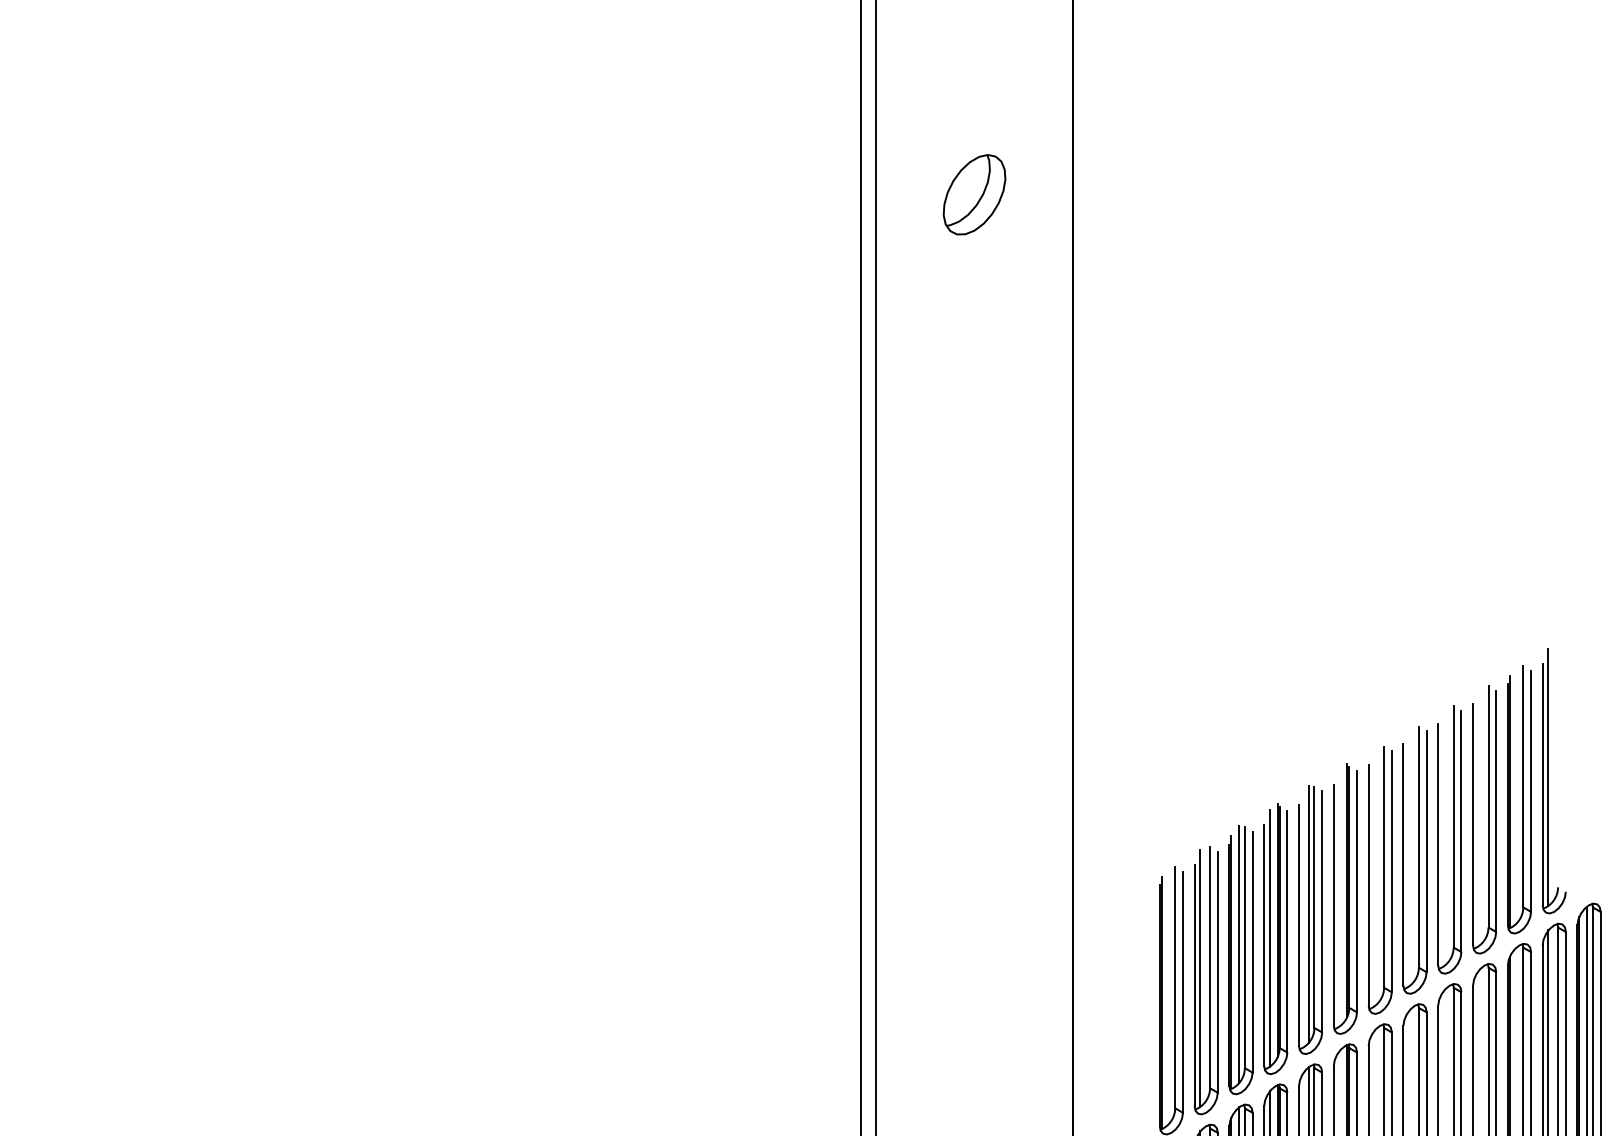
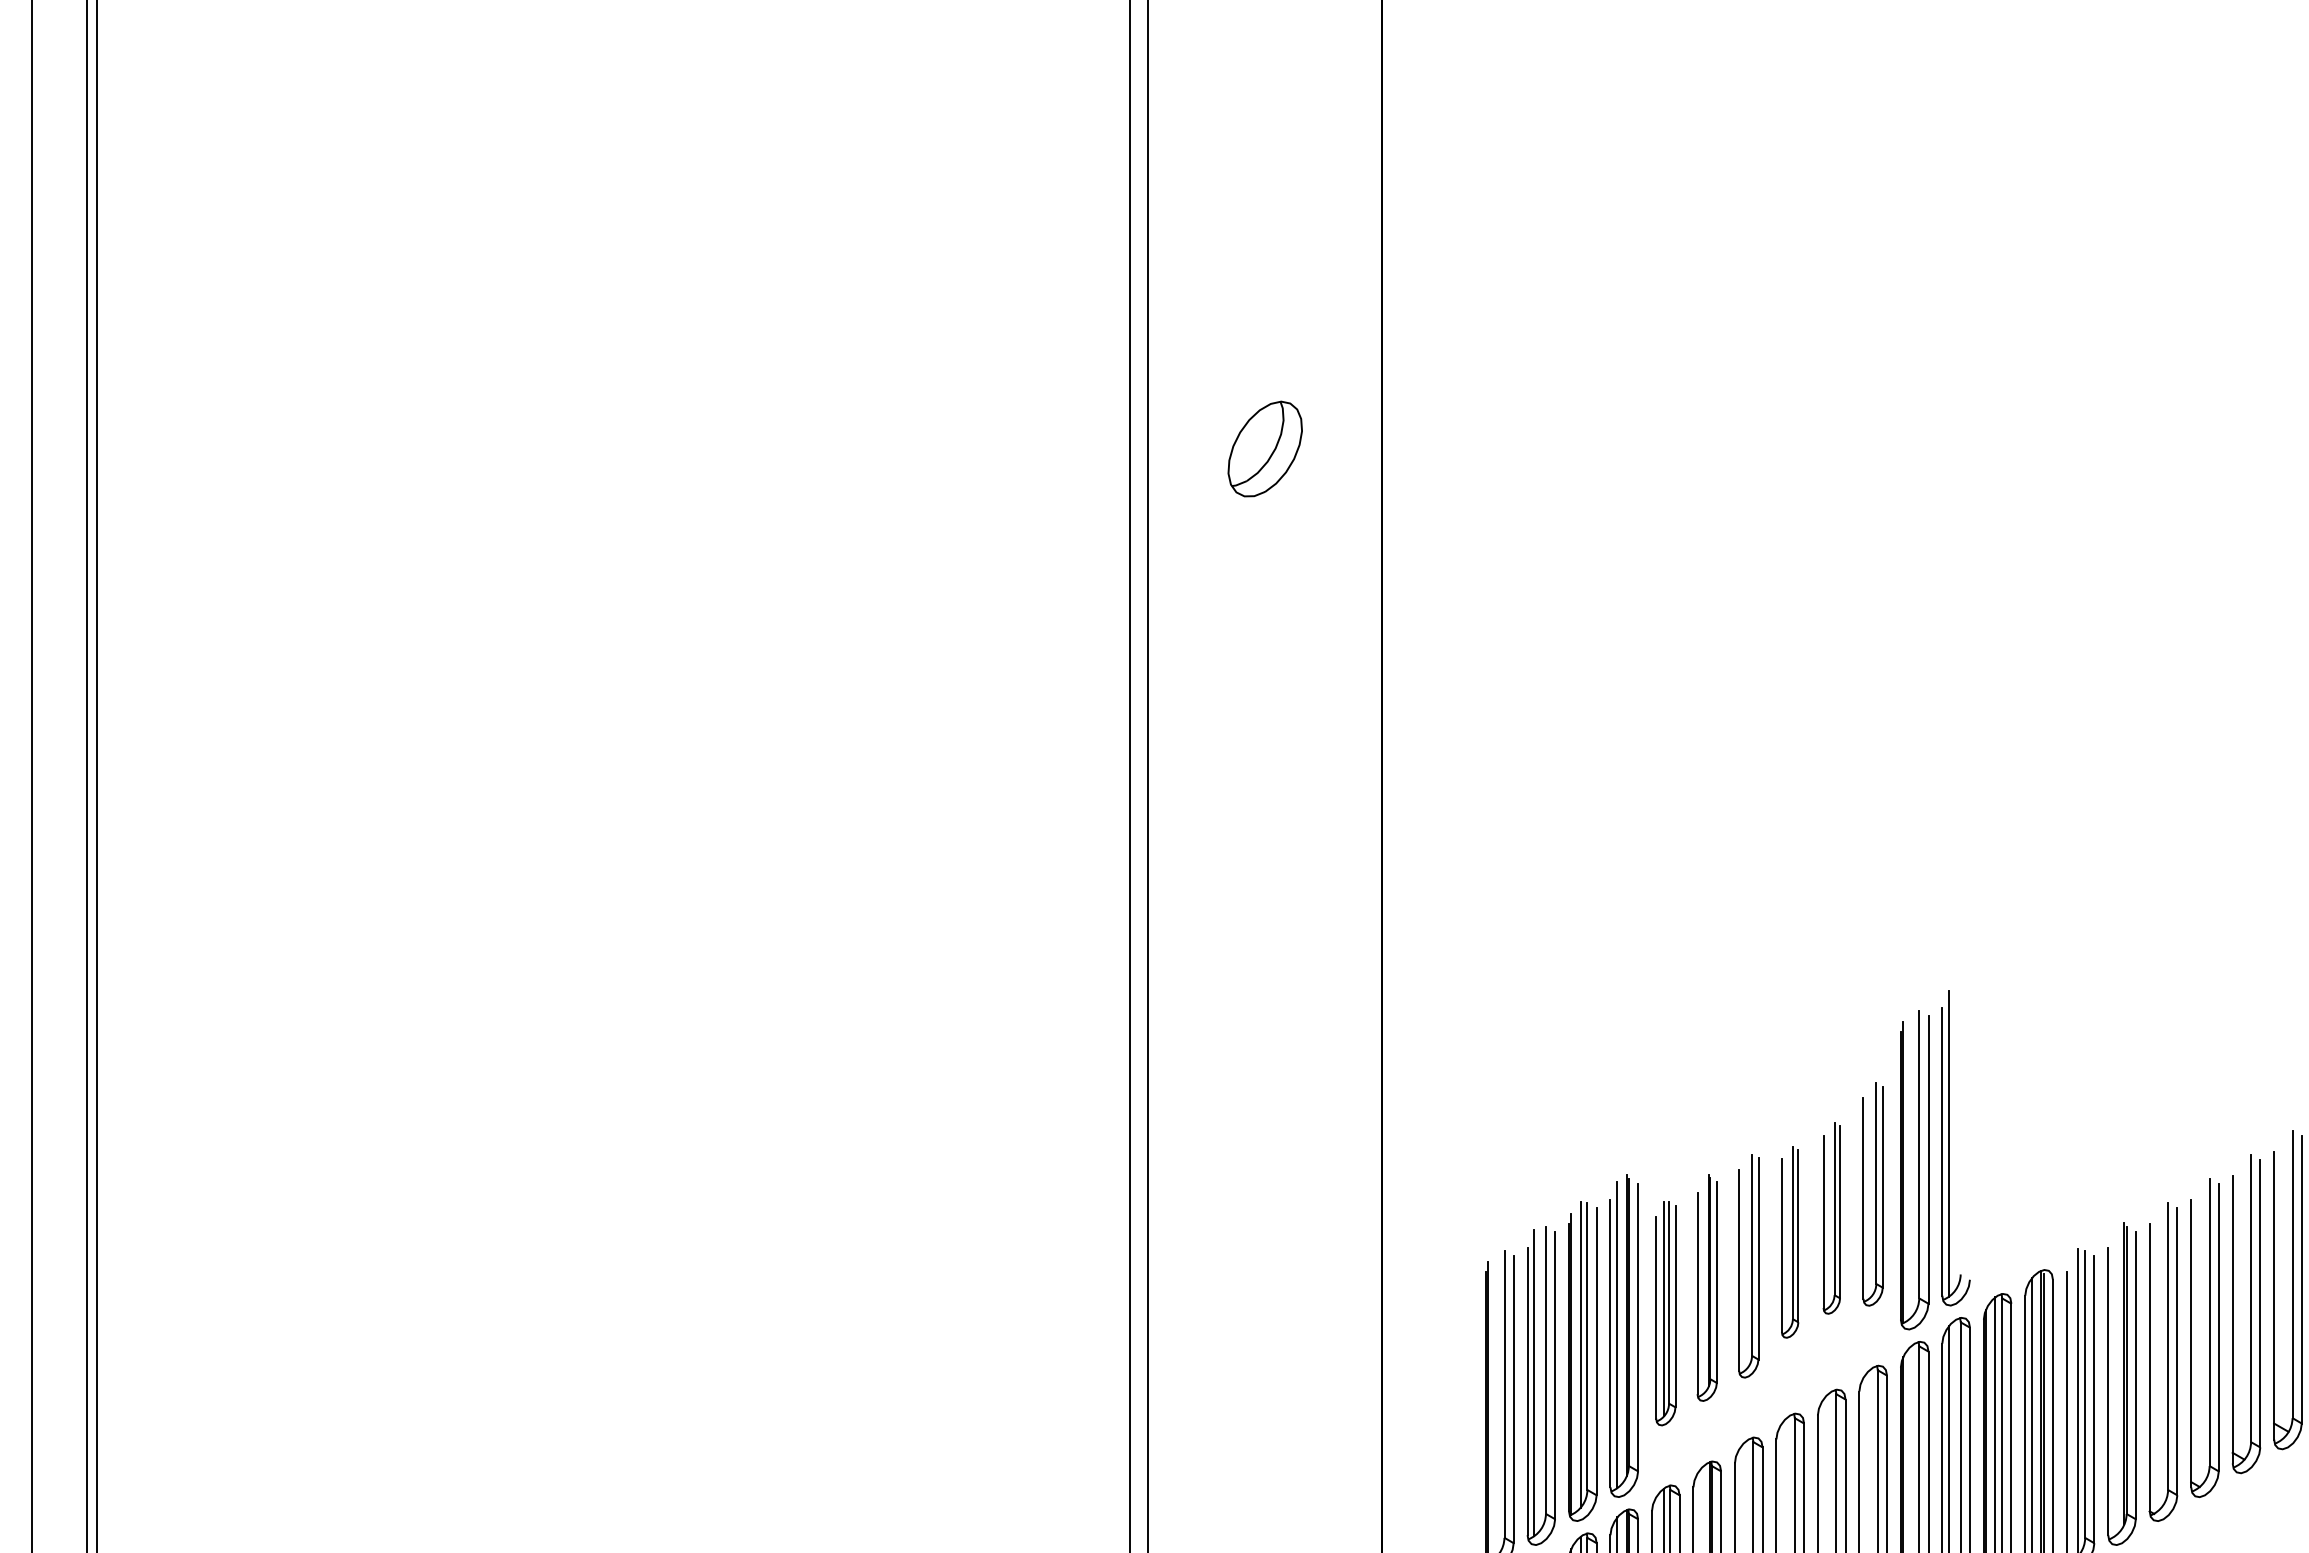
part: (1484, 820) -> (1872, 1194), size x0.7
part: (1449, 840) -> (1831, 1218), size x0.6
part: (1414, 860) -> (1789, 1242), size x0.6
part: (1380, 880) -> (1748, 1266), size x0.7
part: (1344, 899) -> (1706, 1288), size x0.7
part: (1310, 920) -> (1665, 1313), size x0.7

